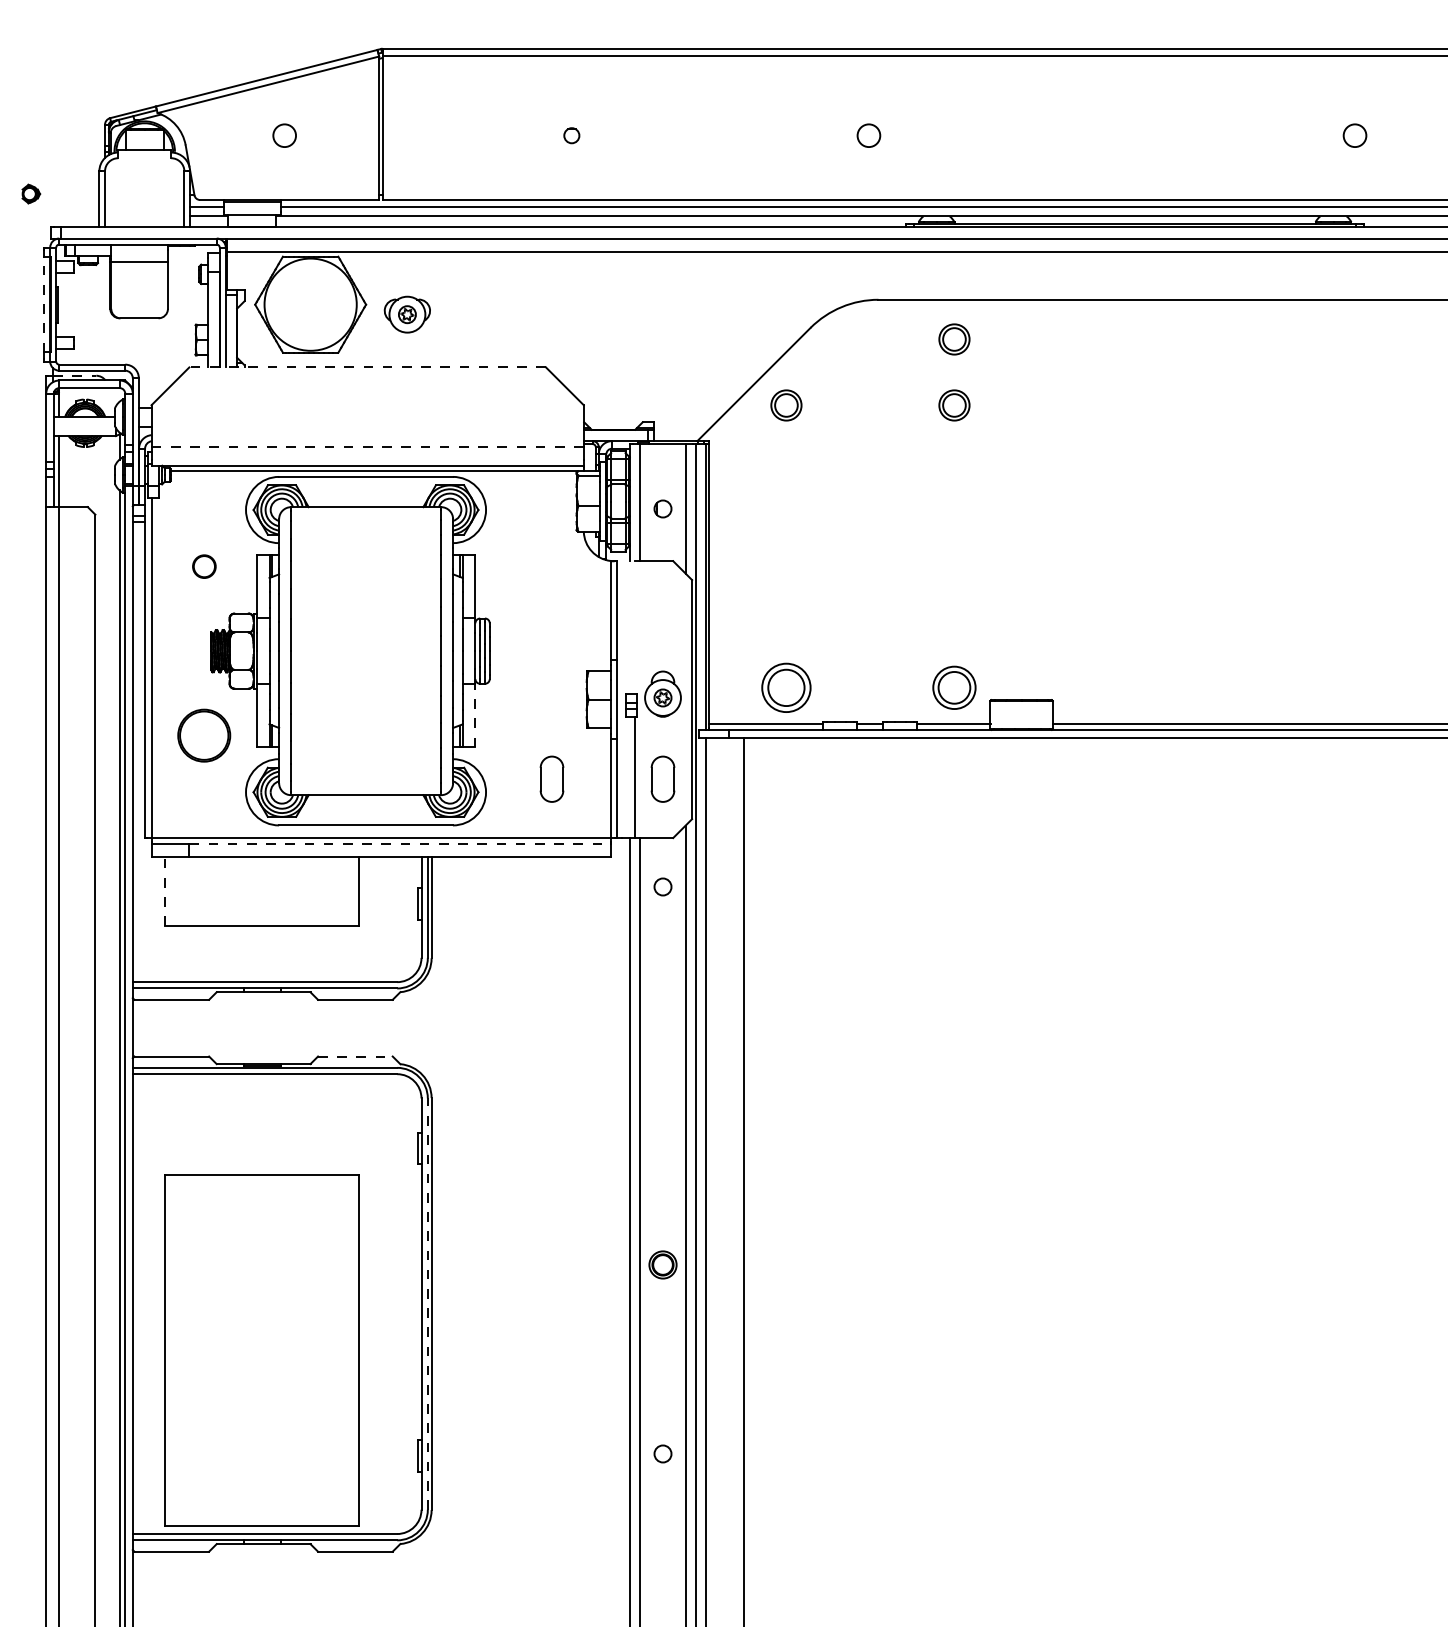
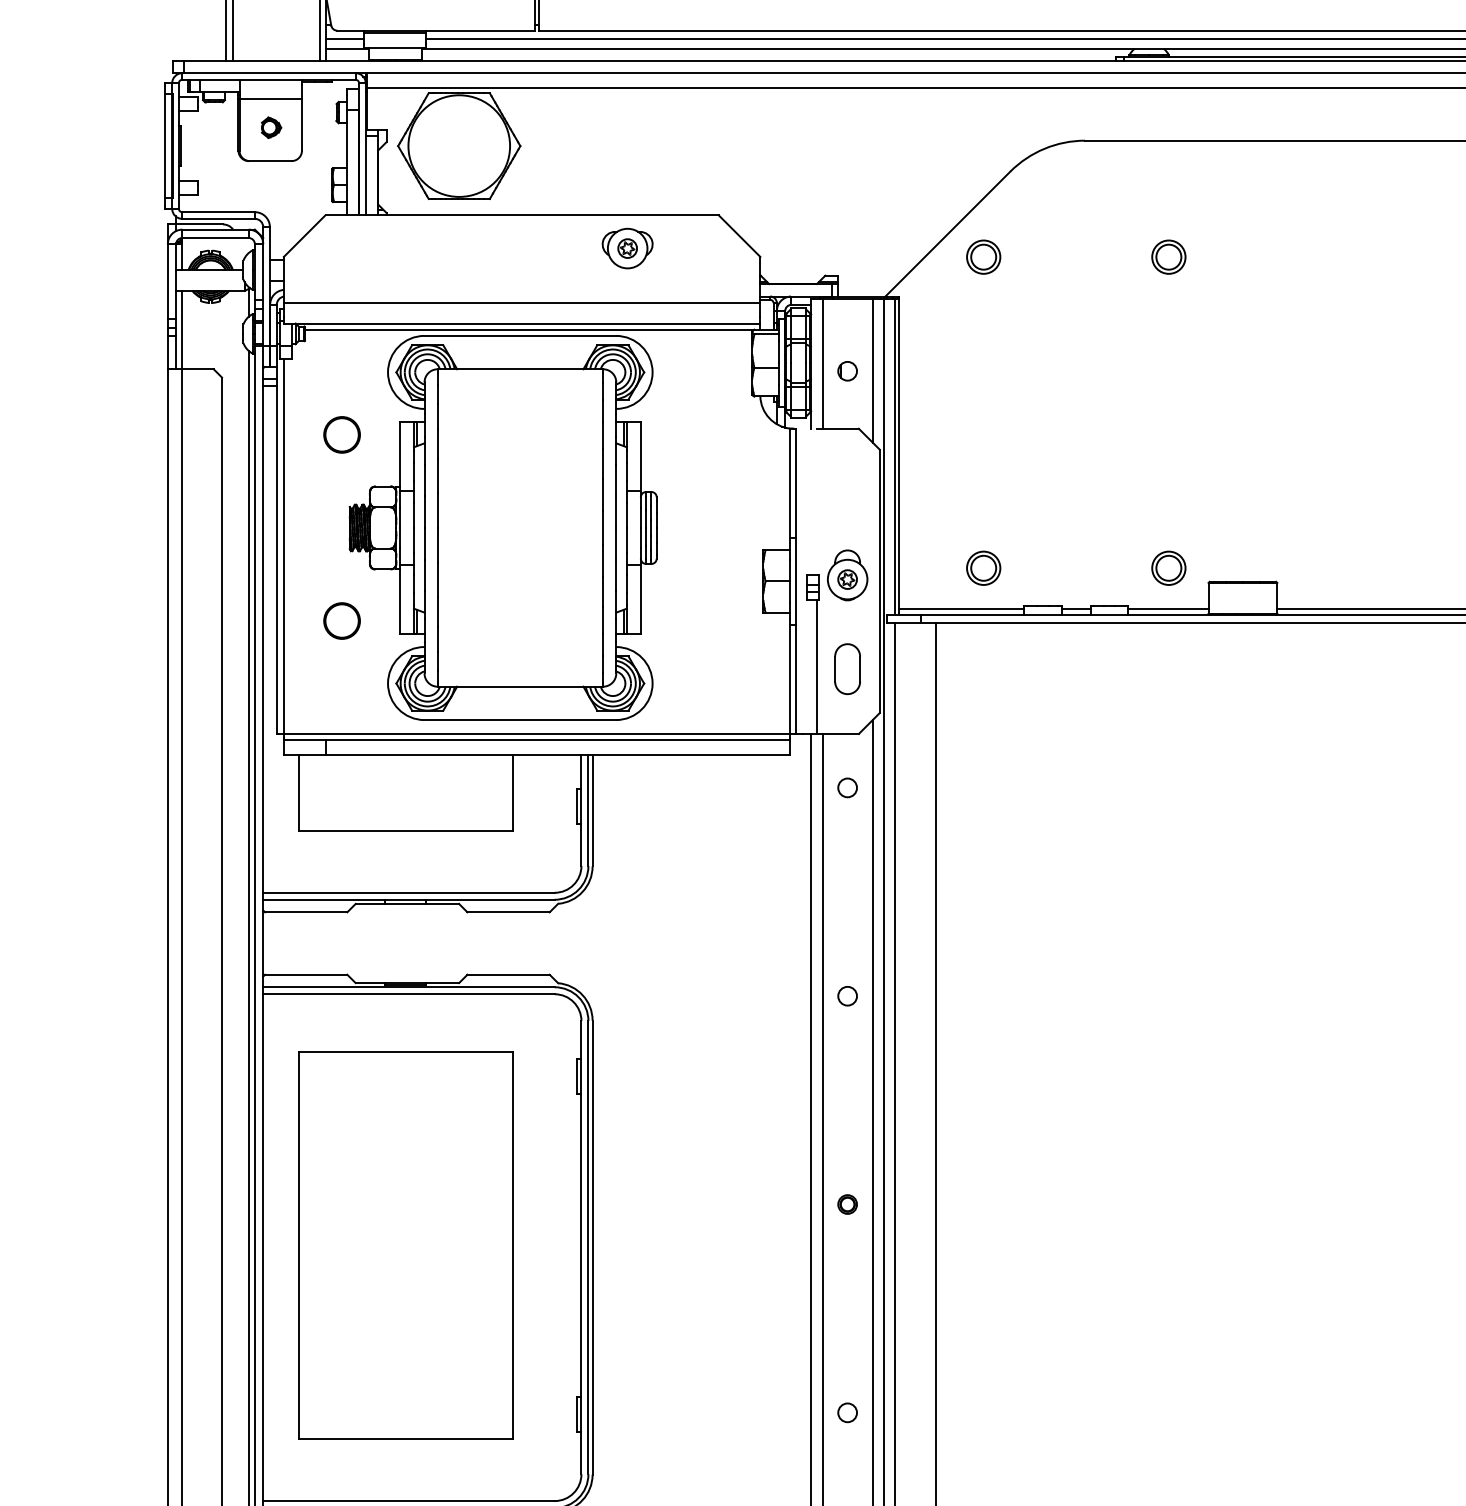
part: (31, 193) -> (271, 127), moved
line: (43, 304) -> (164, 145), dashed -> solid
part: (406, 314) -> (626, 248), moved
part: (954, 339) -> (1168, 184), removed
line: (367, 367) -> (521, 215), dashed -> solid
line: (74, 375) -> (198, 224), dashed -> solid
line: (367, 446) -> (521, 302), dashed -> solid
circle: (204, 566) -> (342, 434), size x1.43
part: (786, 687) -> (983, 568), size x0.62
part: (954, 687) -> (1168, 568), size x0.71
line: (475, 715) -> (640, 598), dashed -> solid
circle: (204, 735) -> (342, 620), size x0.62
part: (551, 778) -> (724, 668), removed
line: (400, 843) -> (558, 739), dashed -> solid
line: (165, 891) -> (299, 792), dashed -> solid
line: (355, 1056) -> (508, 974), dashed -> solid
circle: (662, 1075) -> (847, 995), added
part: (662, 1264) -> (847, 1203), size x0.62
line: (427, 1304) -> (588, 1248), dashed -> solid
part: (261, 1350) -> (405, 1245), moved

